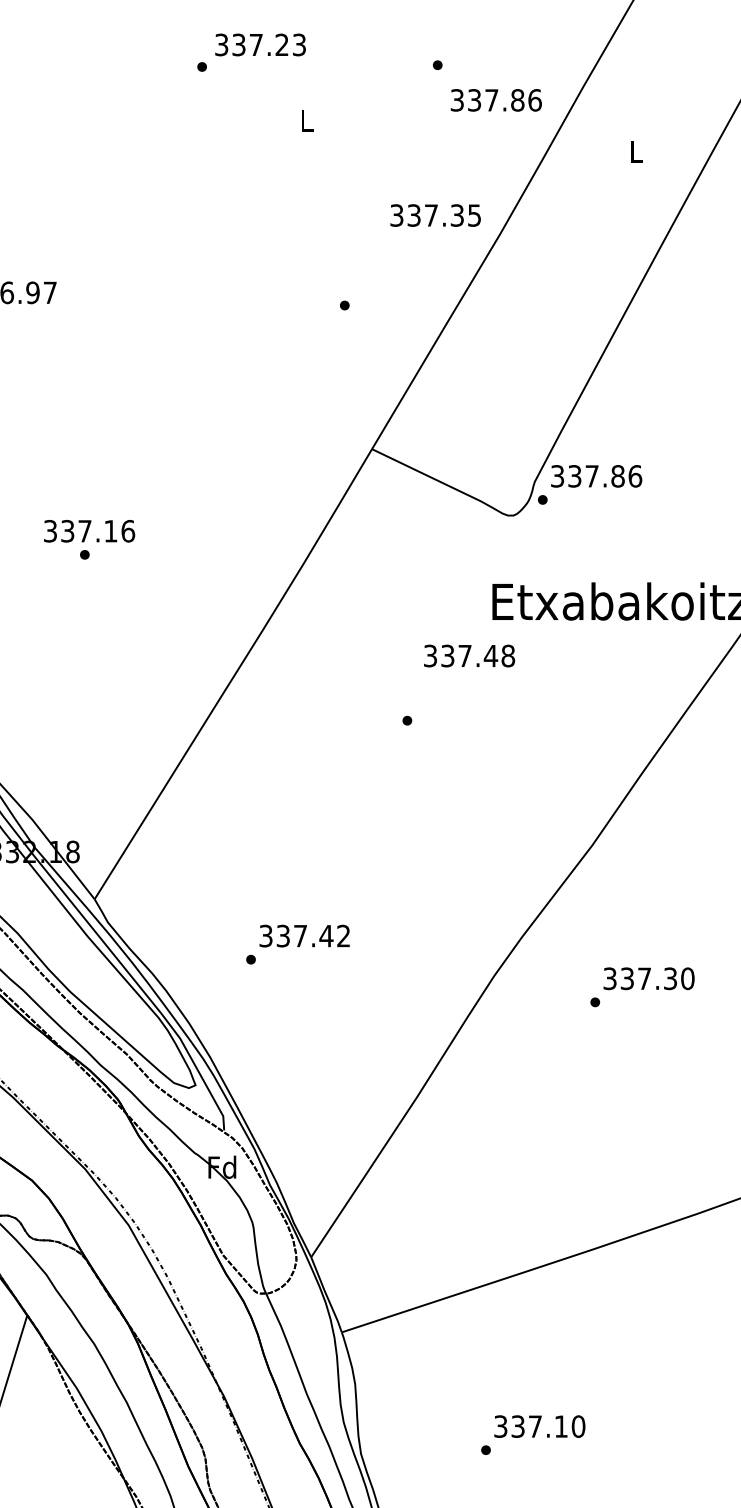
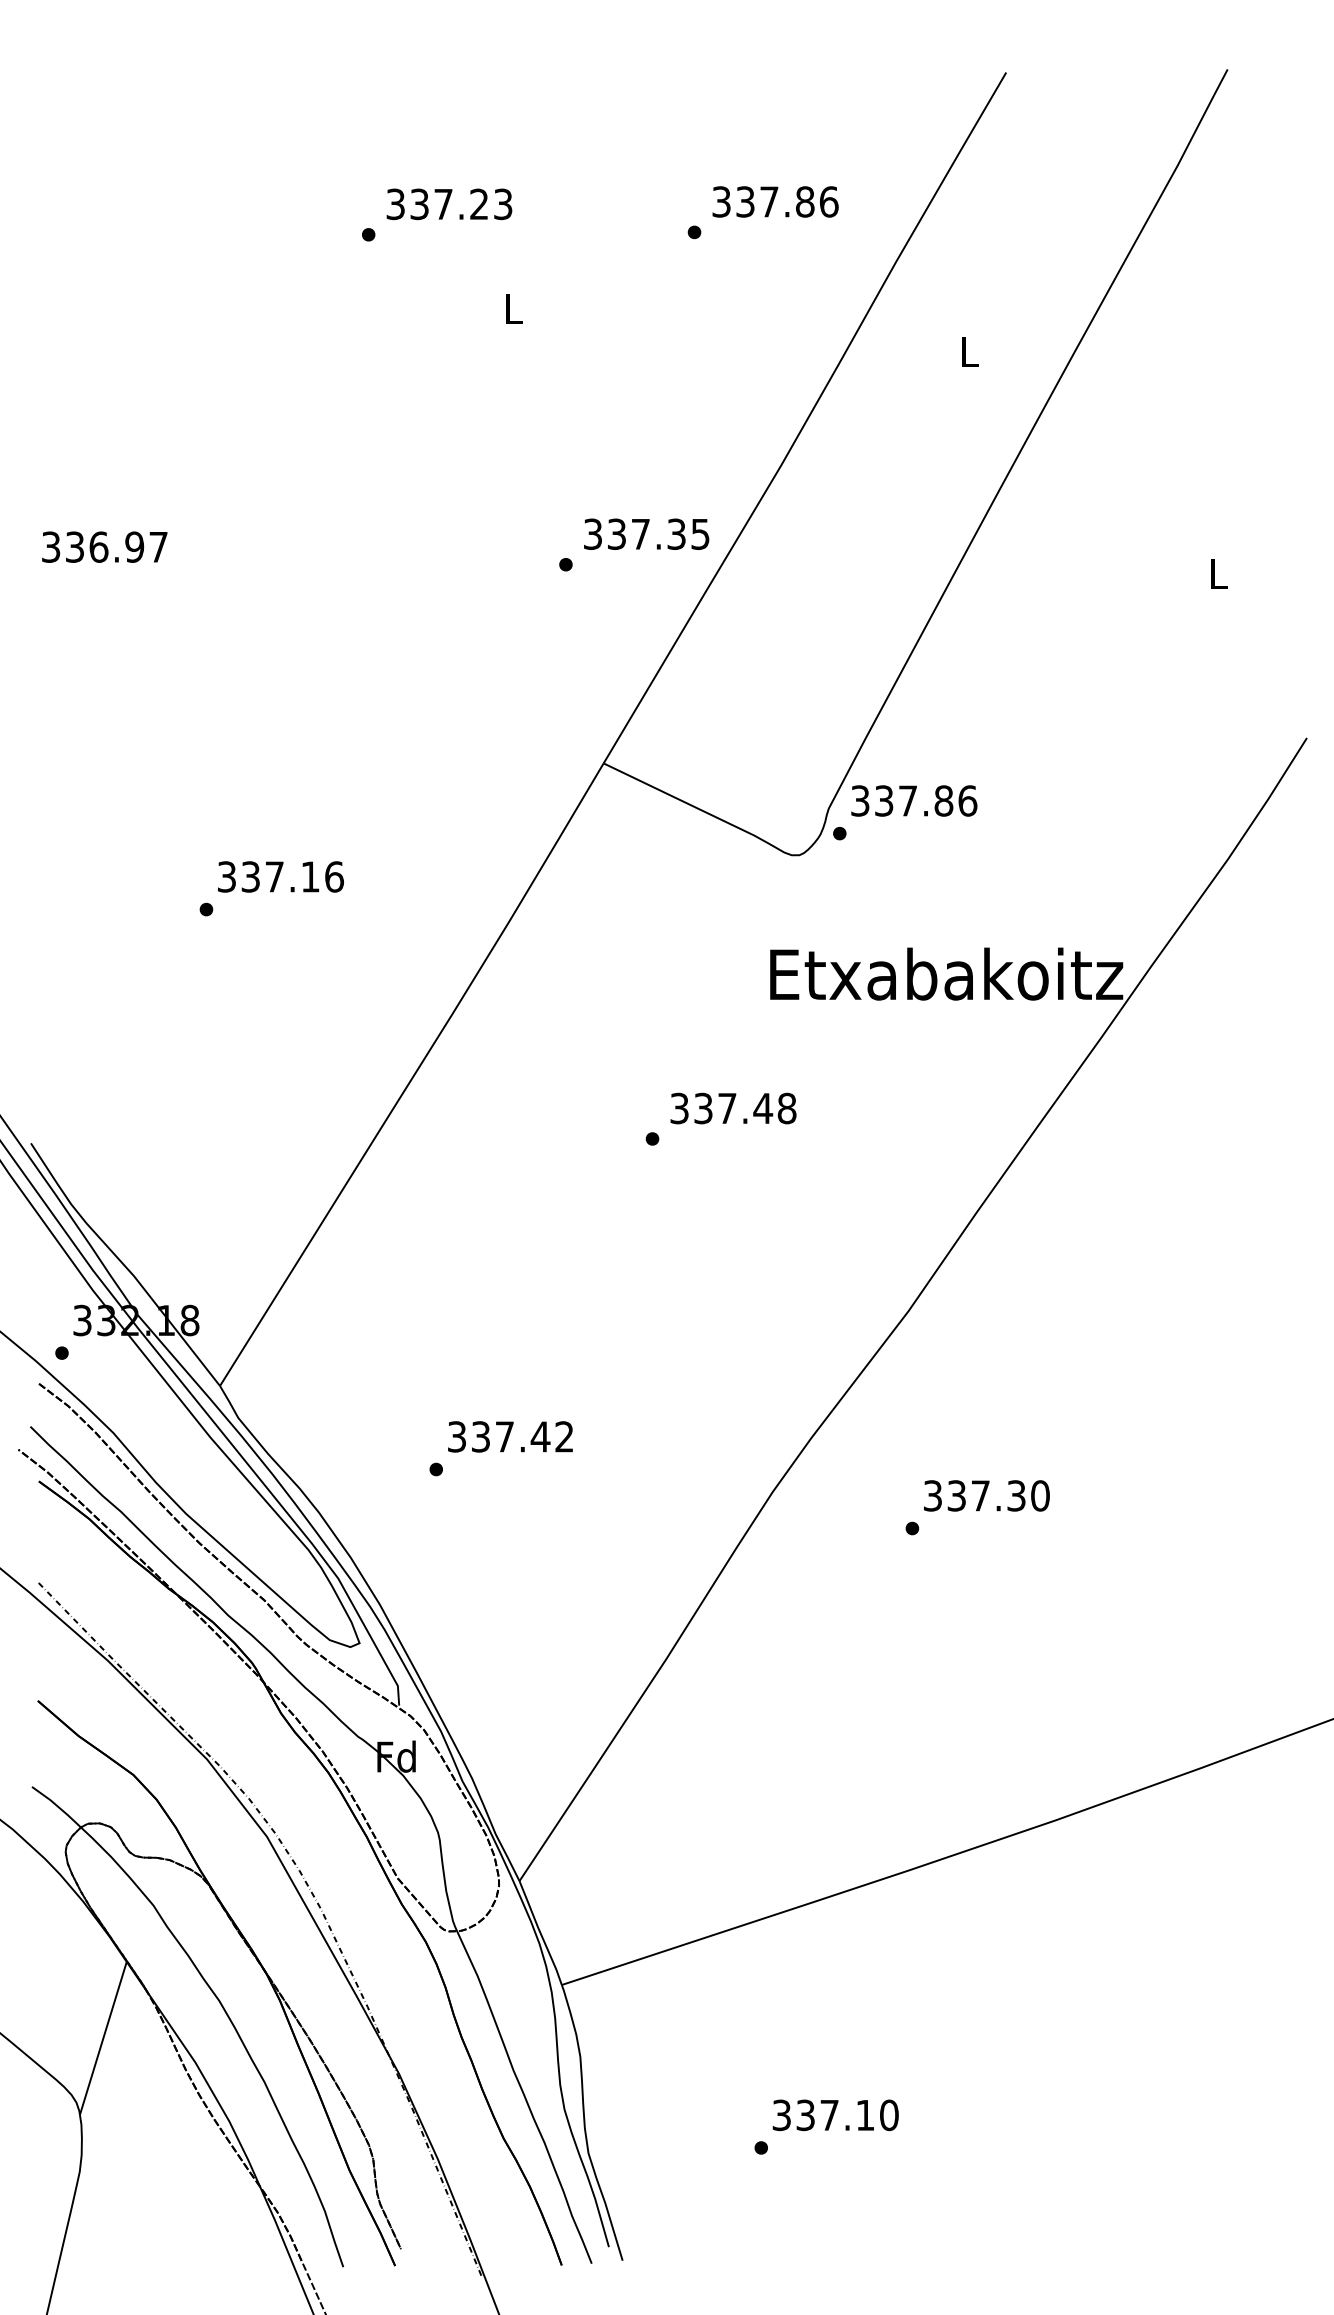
text: (496, 100) -> (775, 201), moved
text: (435, 214) -> (646, 533), moved
text: (89, 530) -> (280, 876), moved
text: (469, 656) -> (733, 1108), moved

